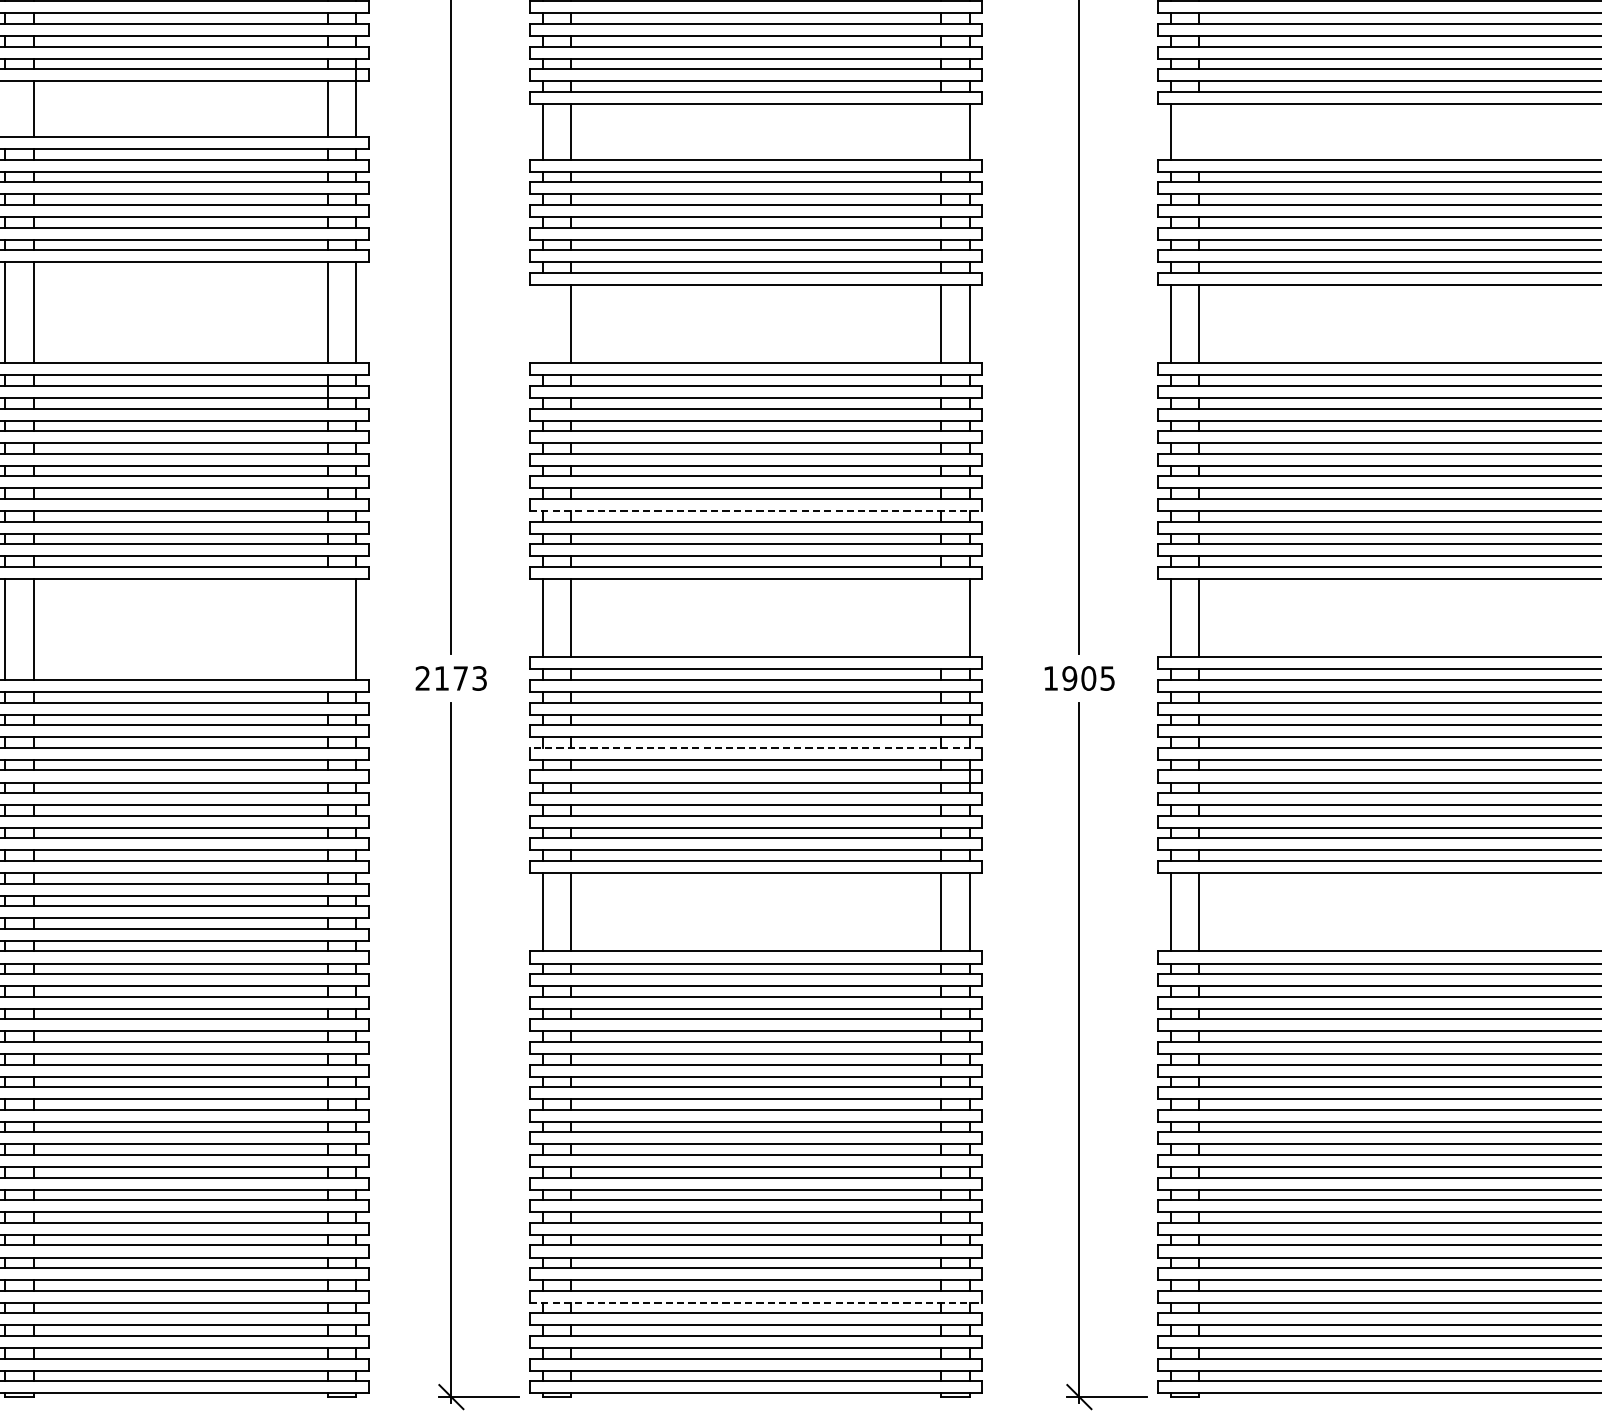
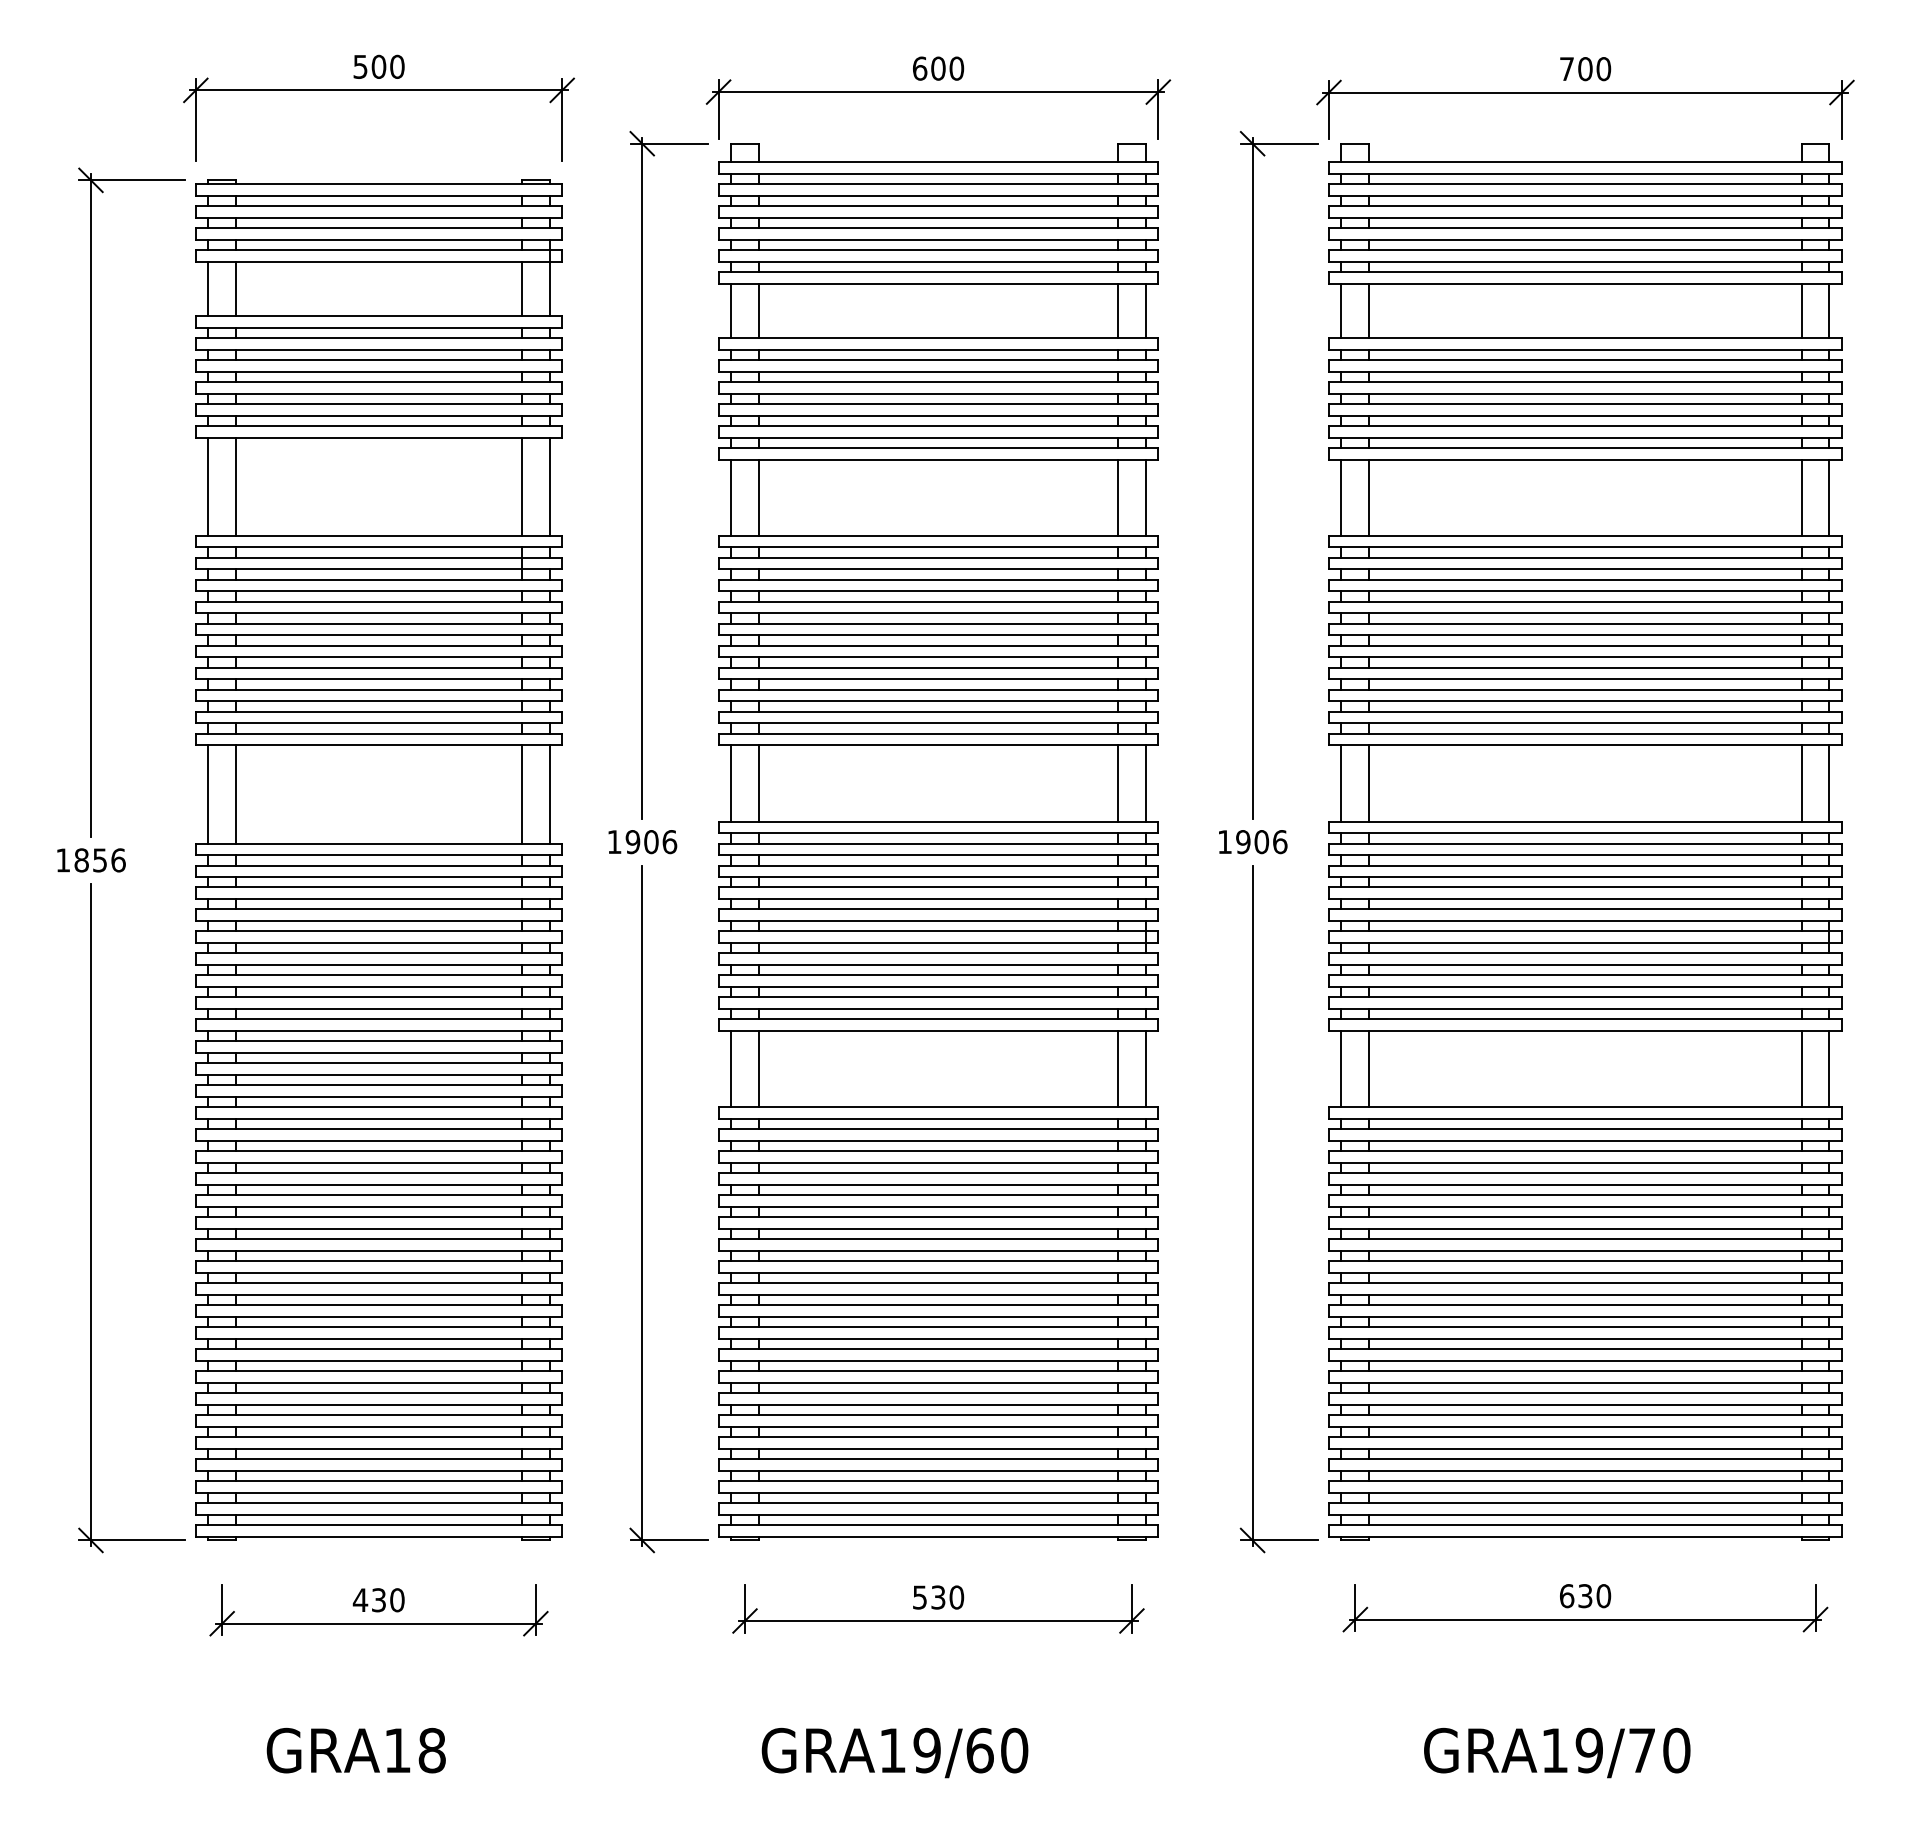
line: (5, 108) -> (208, 288), added
line: (940, 131) -> (1117, 310), added
line: (1199, 131) -> (1369, 310), added
line: (543, 323) -> (731, 497), added
line: (756, 511) -> (938, 679), dashed -> solid
line: (940, 618) -> (1117, 783), added
line: (327, 629) -> (521, 794), added
text: (451, 678) -> (642, 842), 2173 -> 1906
text: (1108, 678) -> (1280, 842), 1905 -> 1906
line: (756, 747) -> (938, 909), dashed -> solid
line: (756, 1302) -> (938, 1448), dashed -> solid

